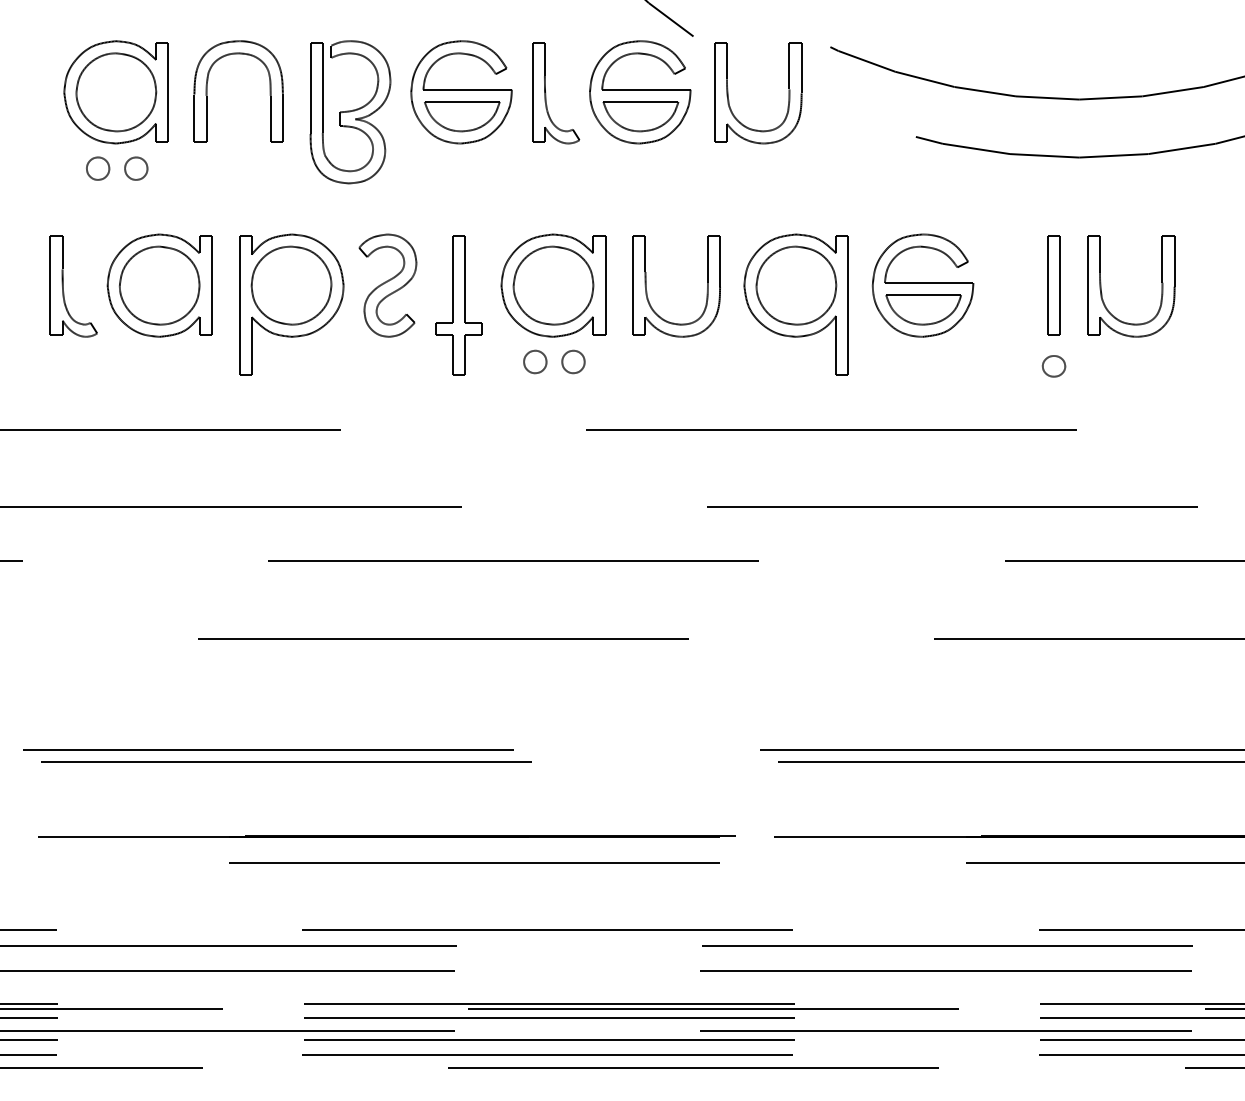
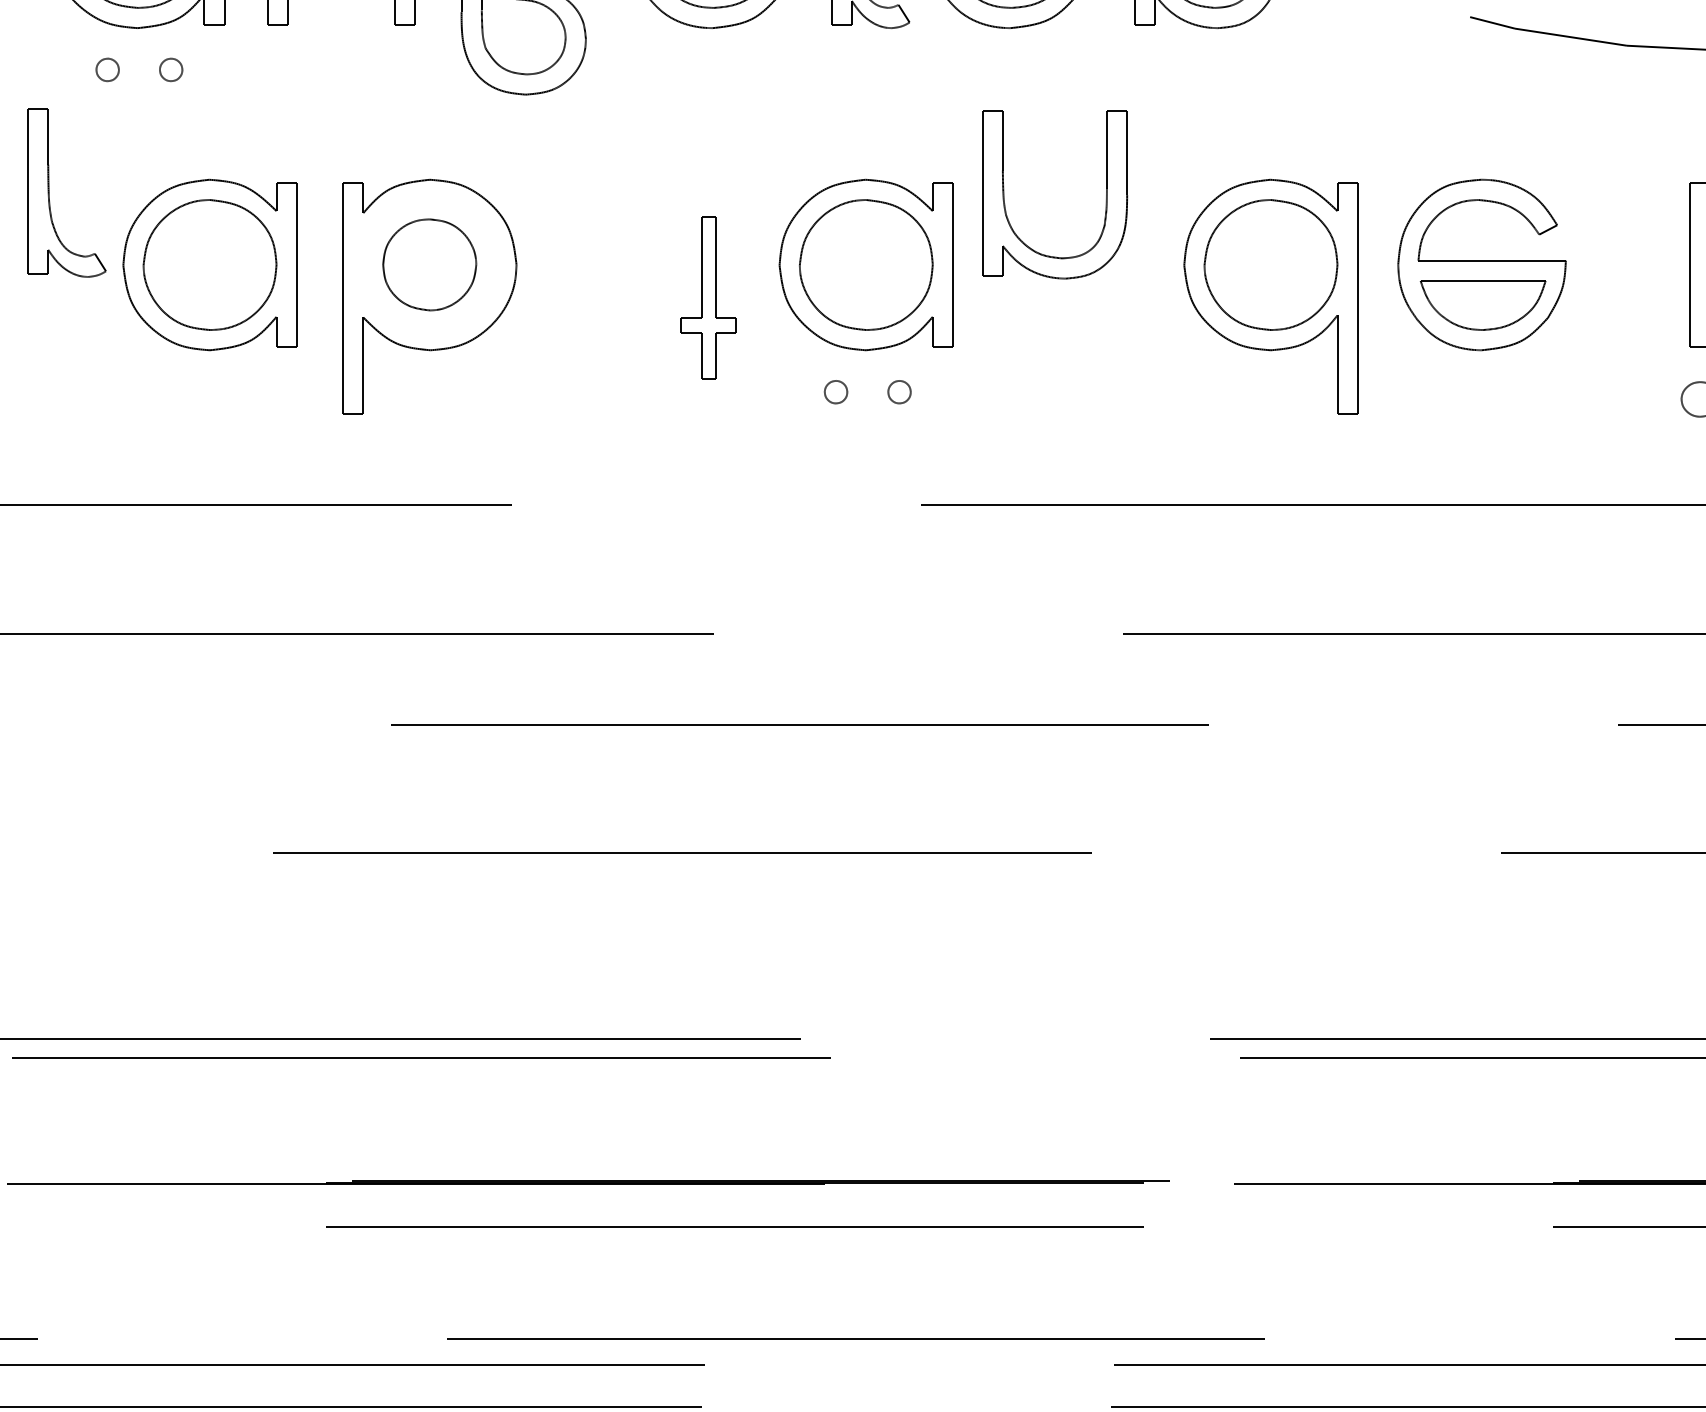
part: (98, 168) -> (108, 69), size x0.6
part: (136, 168) -> (171, 69), size x0.6
part: (291, 285) -> (429, 264), size x0.7
part: (387, 285) -> (589, 264), removed
part: (63, 286) -> (49, 193), moved
part: (647, 291) -> (1006, 203), moved
part: (458, 305) -> (707, 298), size x0.7
part: (535, 361) -> (836, 391), size x0.6
part: (573, 361) -> (899, 391), size x0.6

